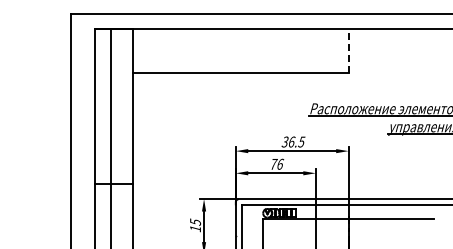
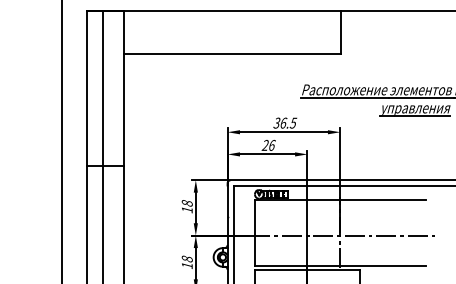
line: (349, 51) -> (341, 32), dashed -> solid
text: (273, 164) -> (265, 145), 76 -> 26
text: (194, 222) -> (186, 203), 15 -> 18

